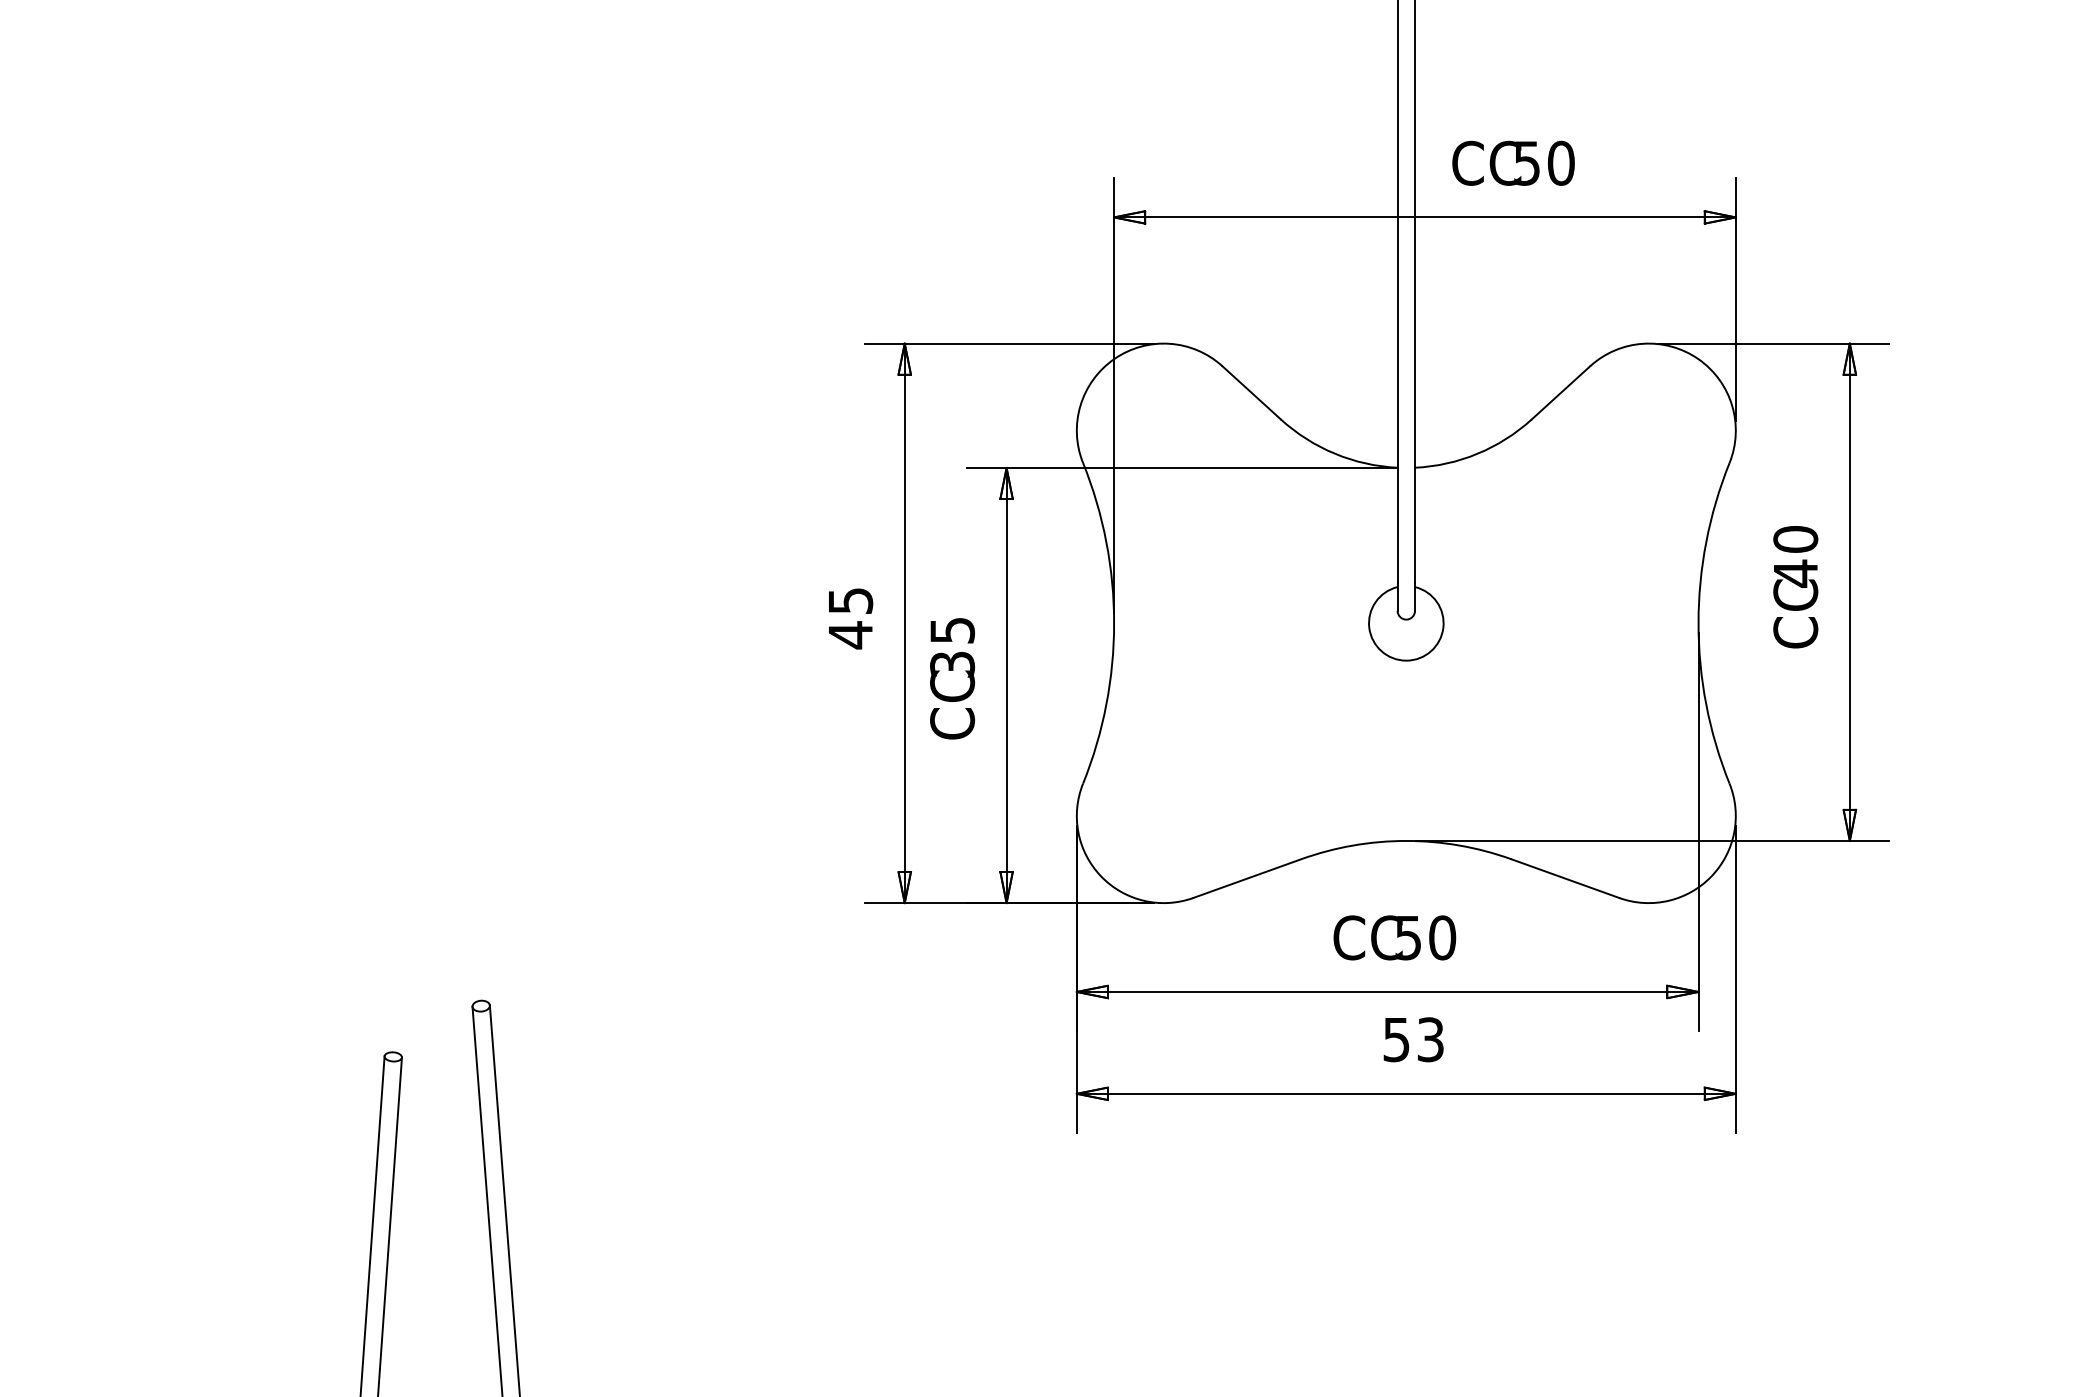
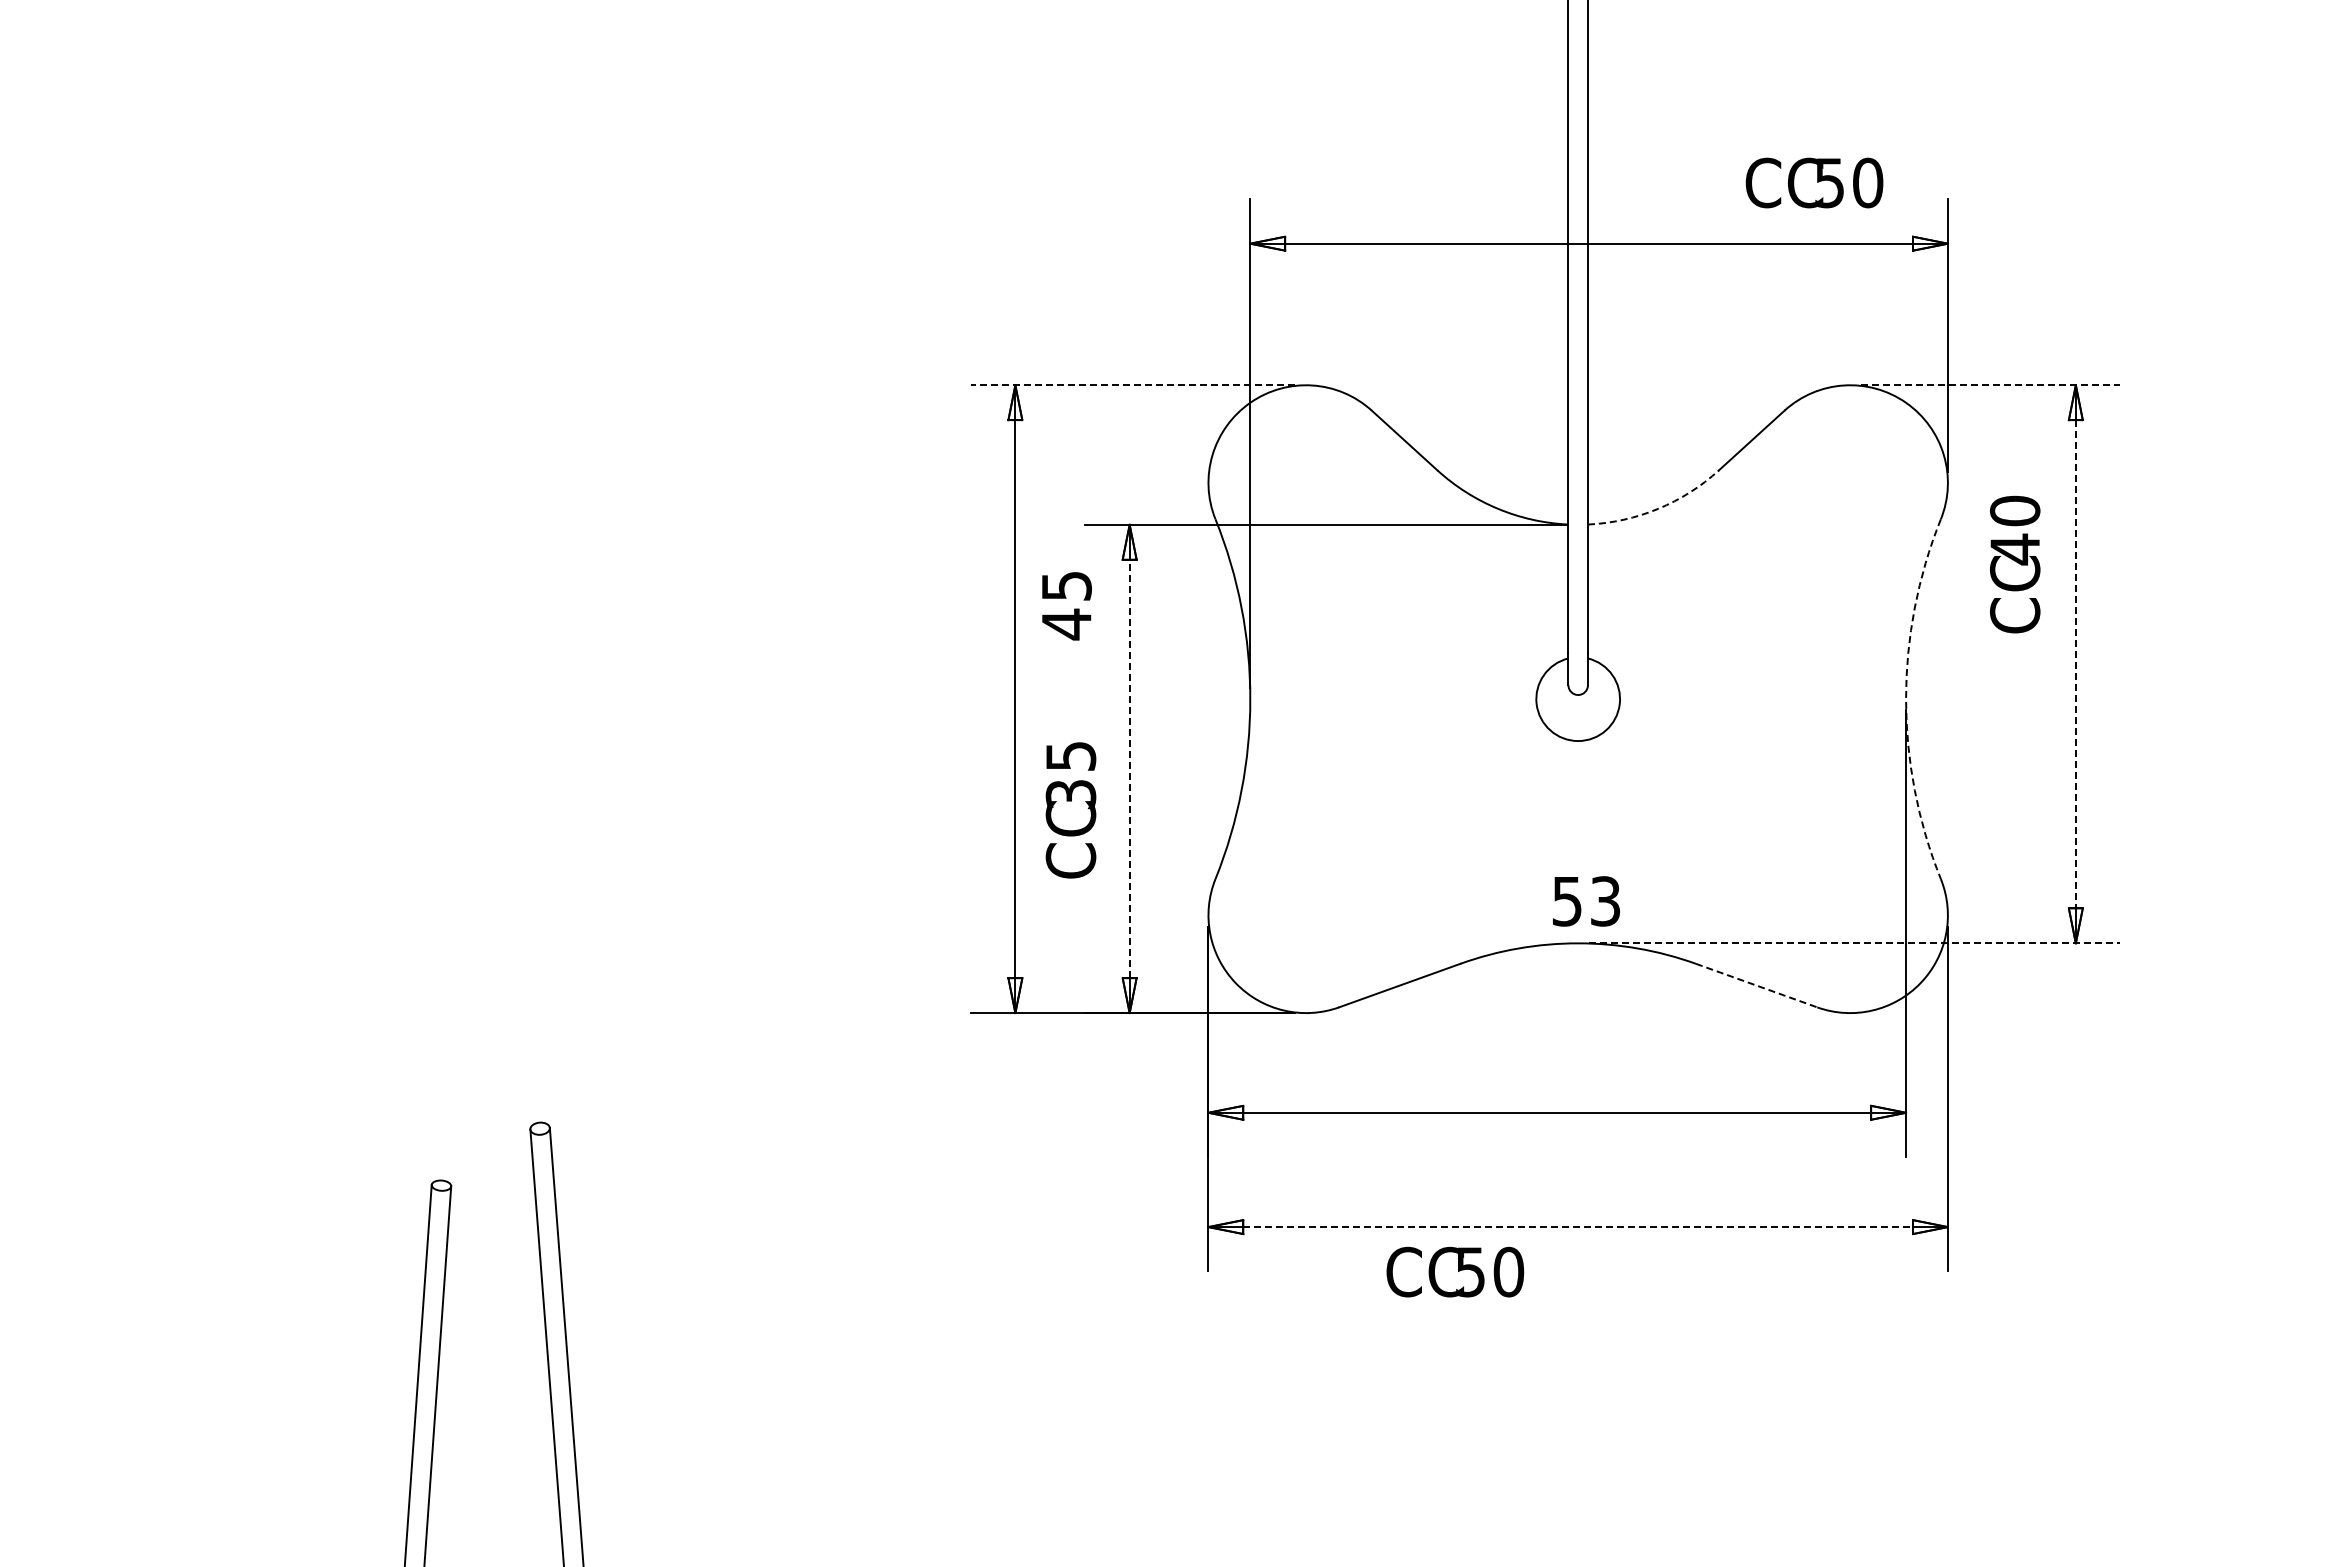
text: (1513, 162) -> (1814, 182), moved
line: (1010, 343) -> (1133, 385), solid -> dashed
line: (1774, 343) -> (1991, 385), solid -> dashed
arc: (1477, 453) -> (1658, 508), solid -> dashed
text: (1796, 587) -> (2015, 564), moved
line: (1849, 592) -> (2075, 664), solid -> dashed
text: (850, 619) -> (1066, 606), moved
arc: (1698, 623) -> (1906, 699), solid -> dashed
text: (952, 678) -> (1070, 810), moved
line: (1006, 685) -> (1129, 768), solid -> dashed
line: (1653, 841) -> (1855, 943), solid -> dashed
line: (1566, 878) -> (1757, 985), solid -> dashed
text: (1395, 937) -> (1455, 1271), moved
text: (1413, 1039) -> (1586, 901), moved
line: (1406, 1094) -> (1578, 1227), solid -> dashed

